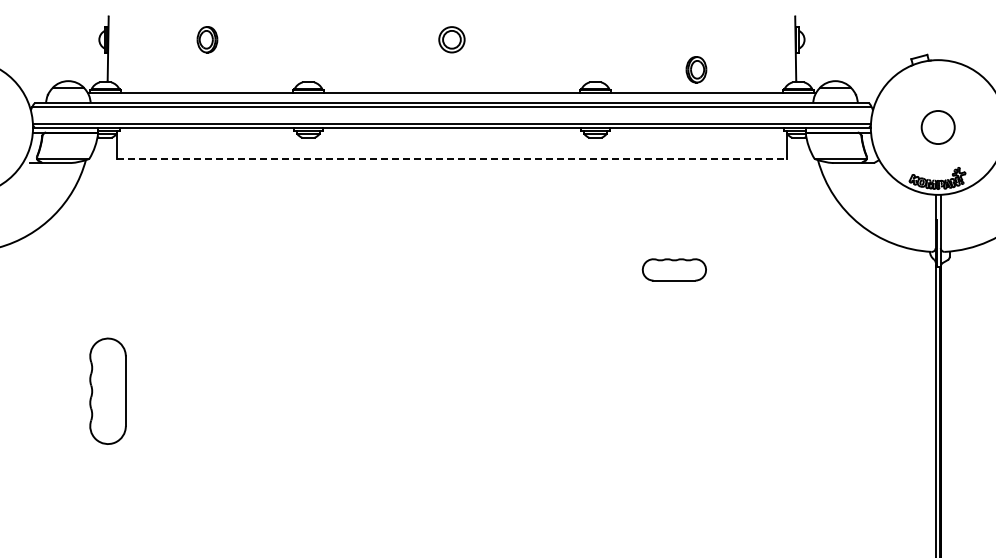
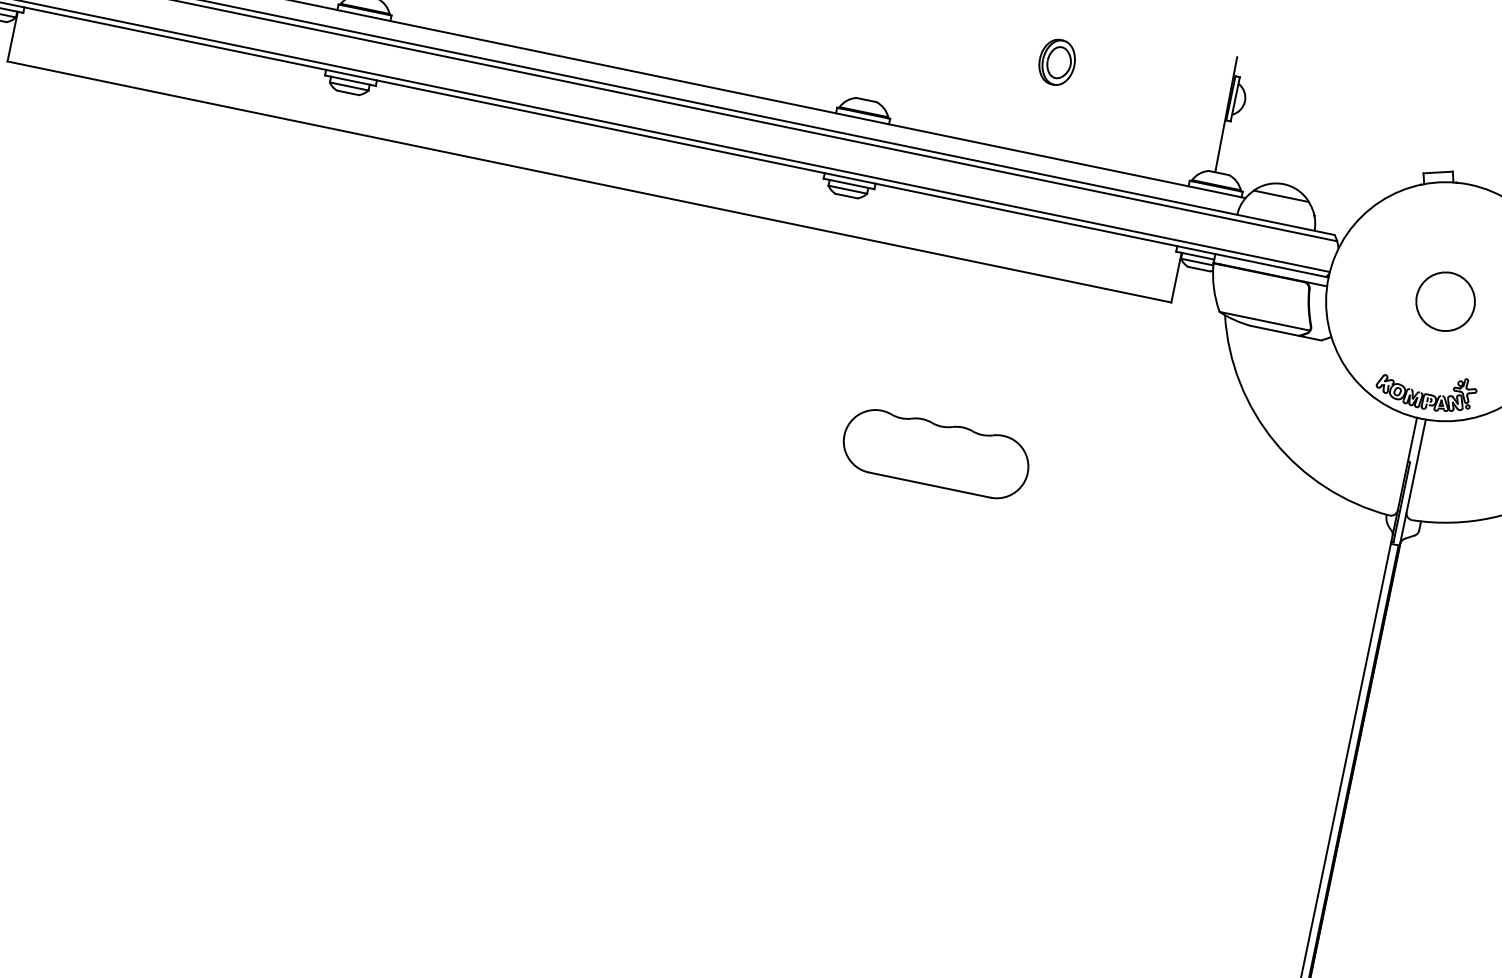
part: (696, 69) -> (1057, 61), moved
line: (451, 159) -> (588, 182), dashed -> solid
part: (674, 269) -> (936, 453), size x1.67

